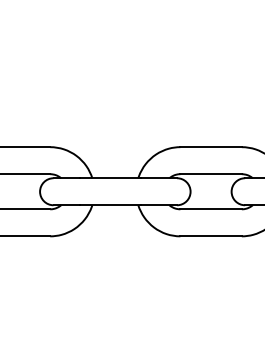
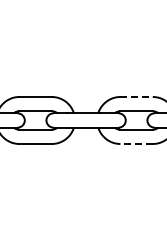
line: (212, 146) -> (137, 96), solid -> dashed
line: (210, 237) -> (136, 144), solid -> dashed

